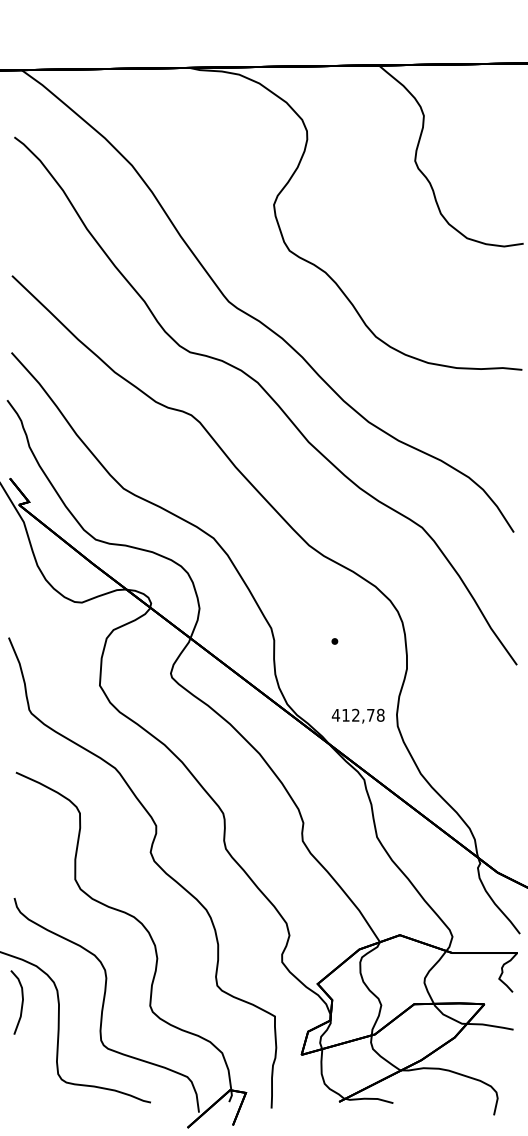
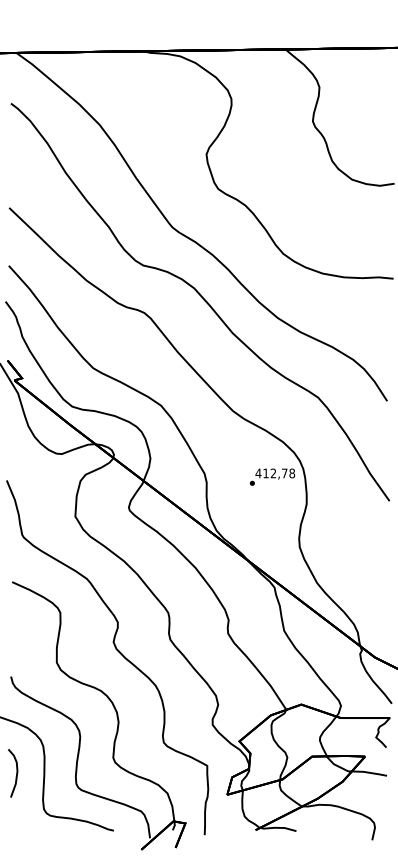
text: (357, 715) -> (274, 473), moved
part: (16, 1002) -> (12, 773), moved

